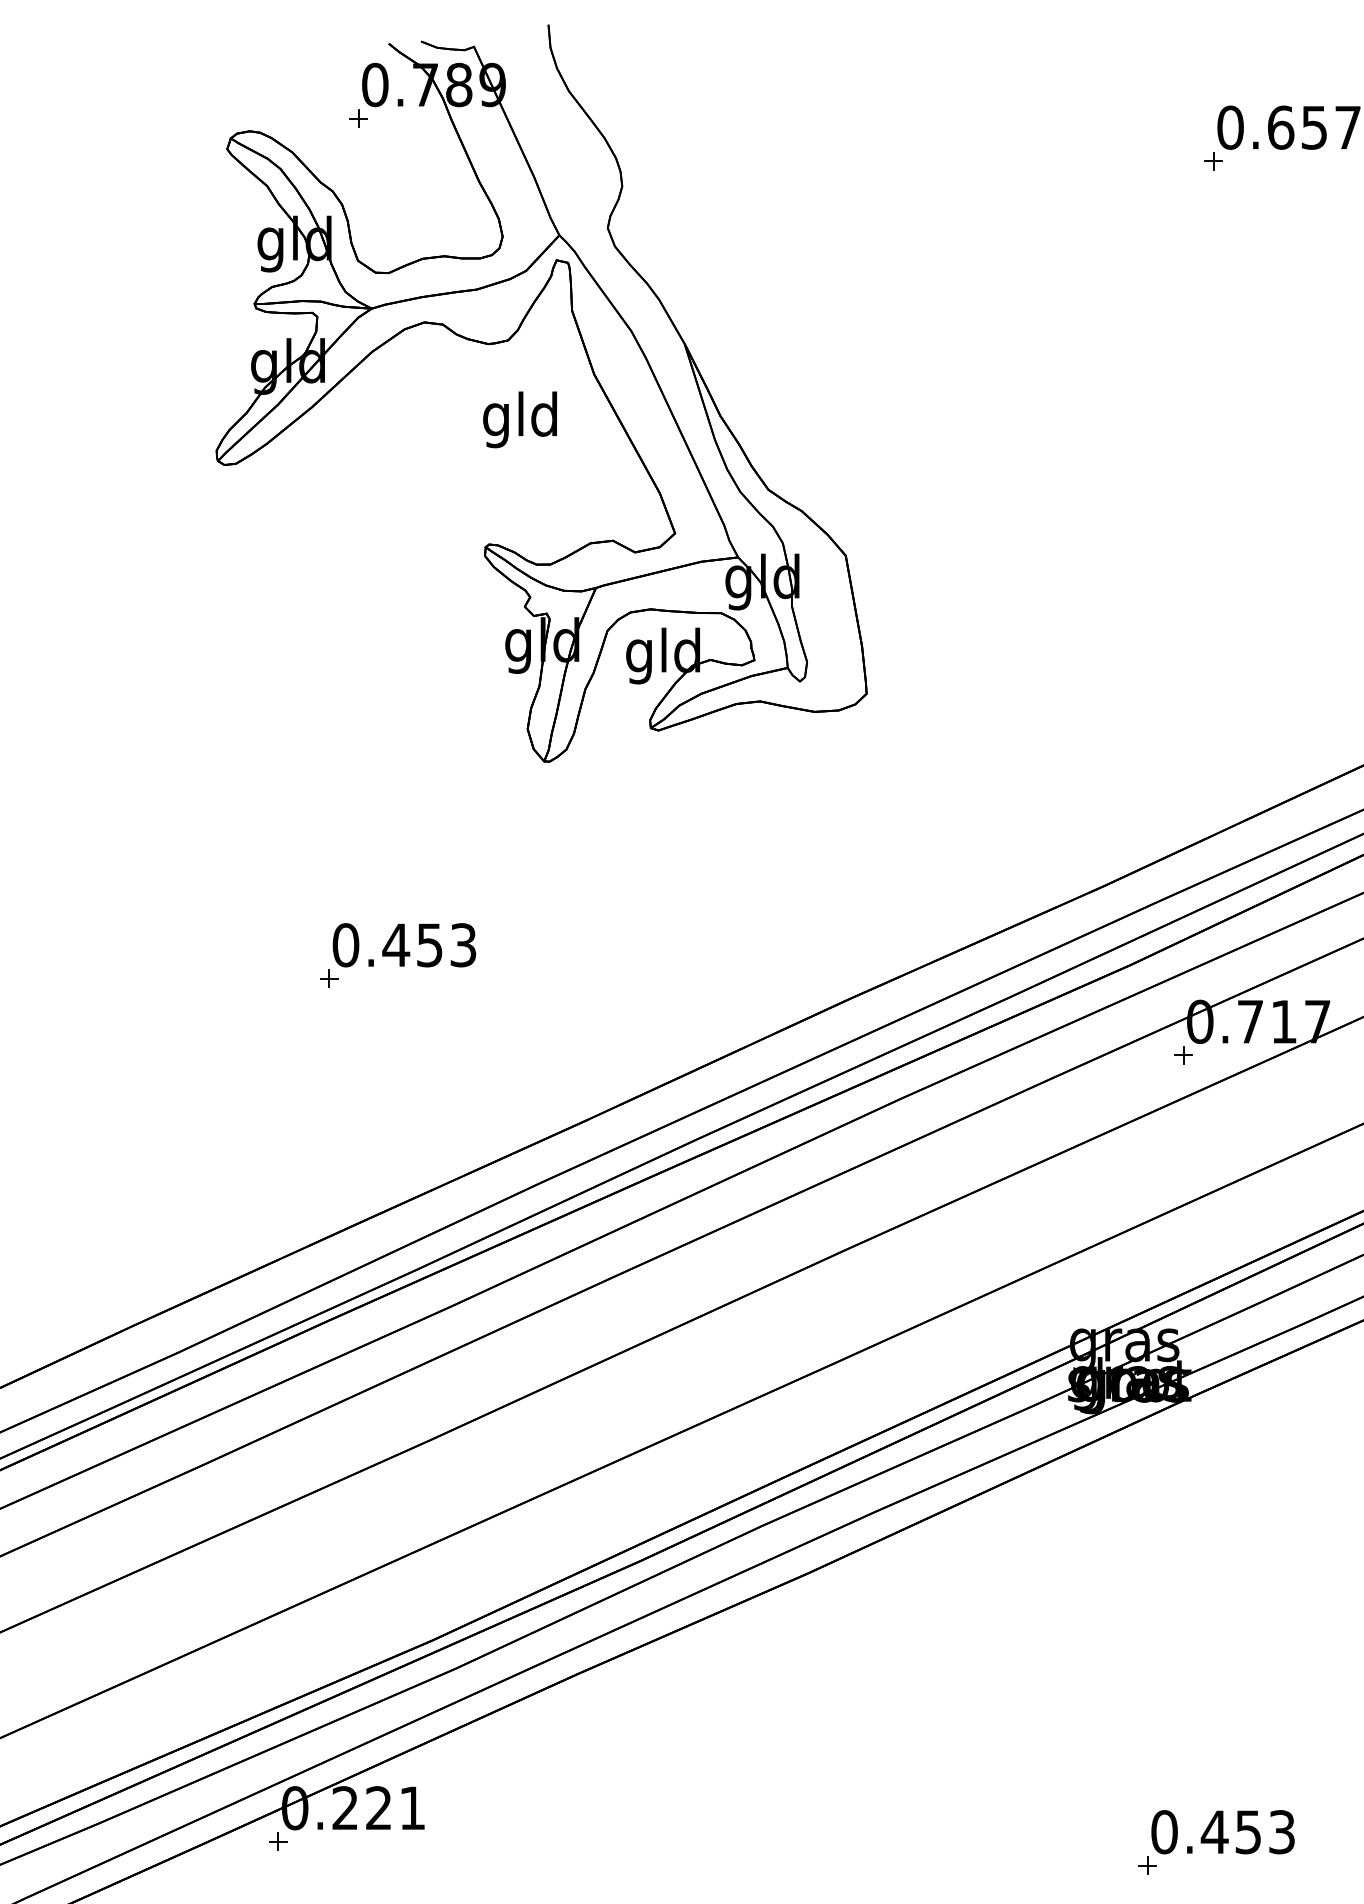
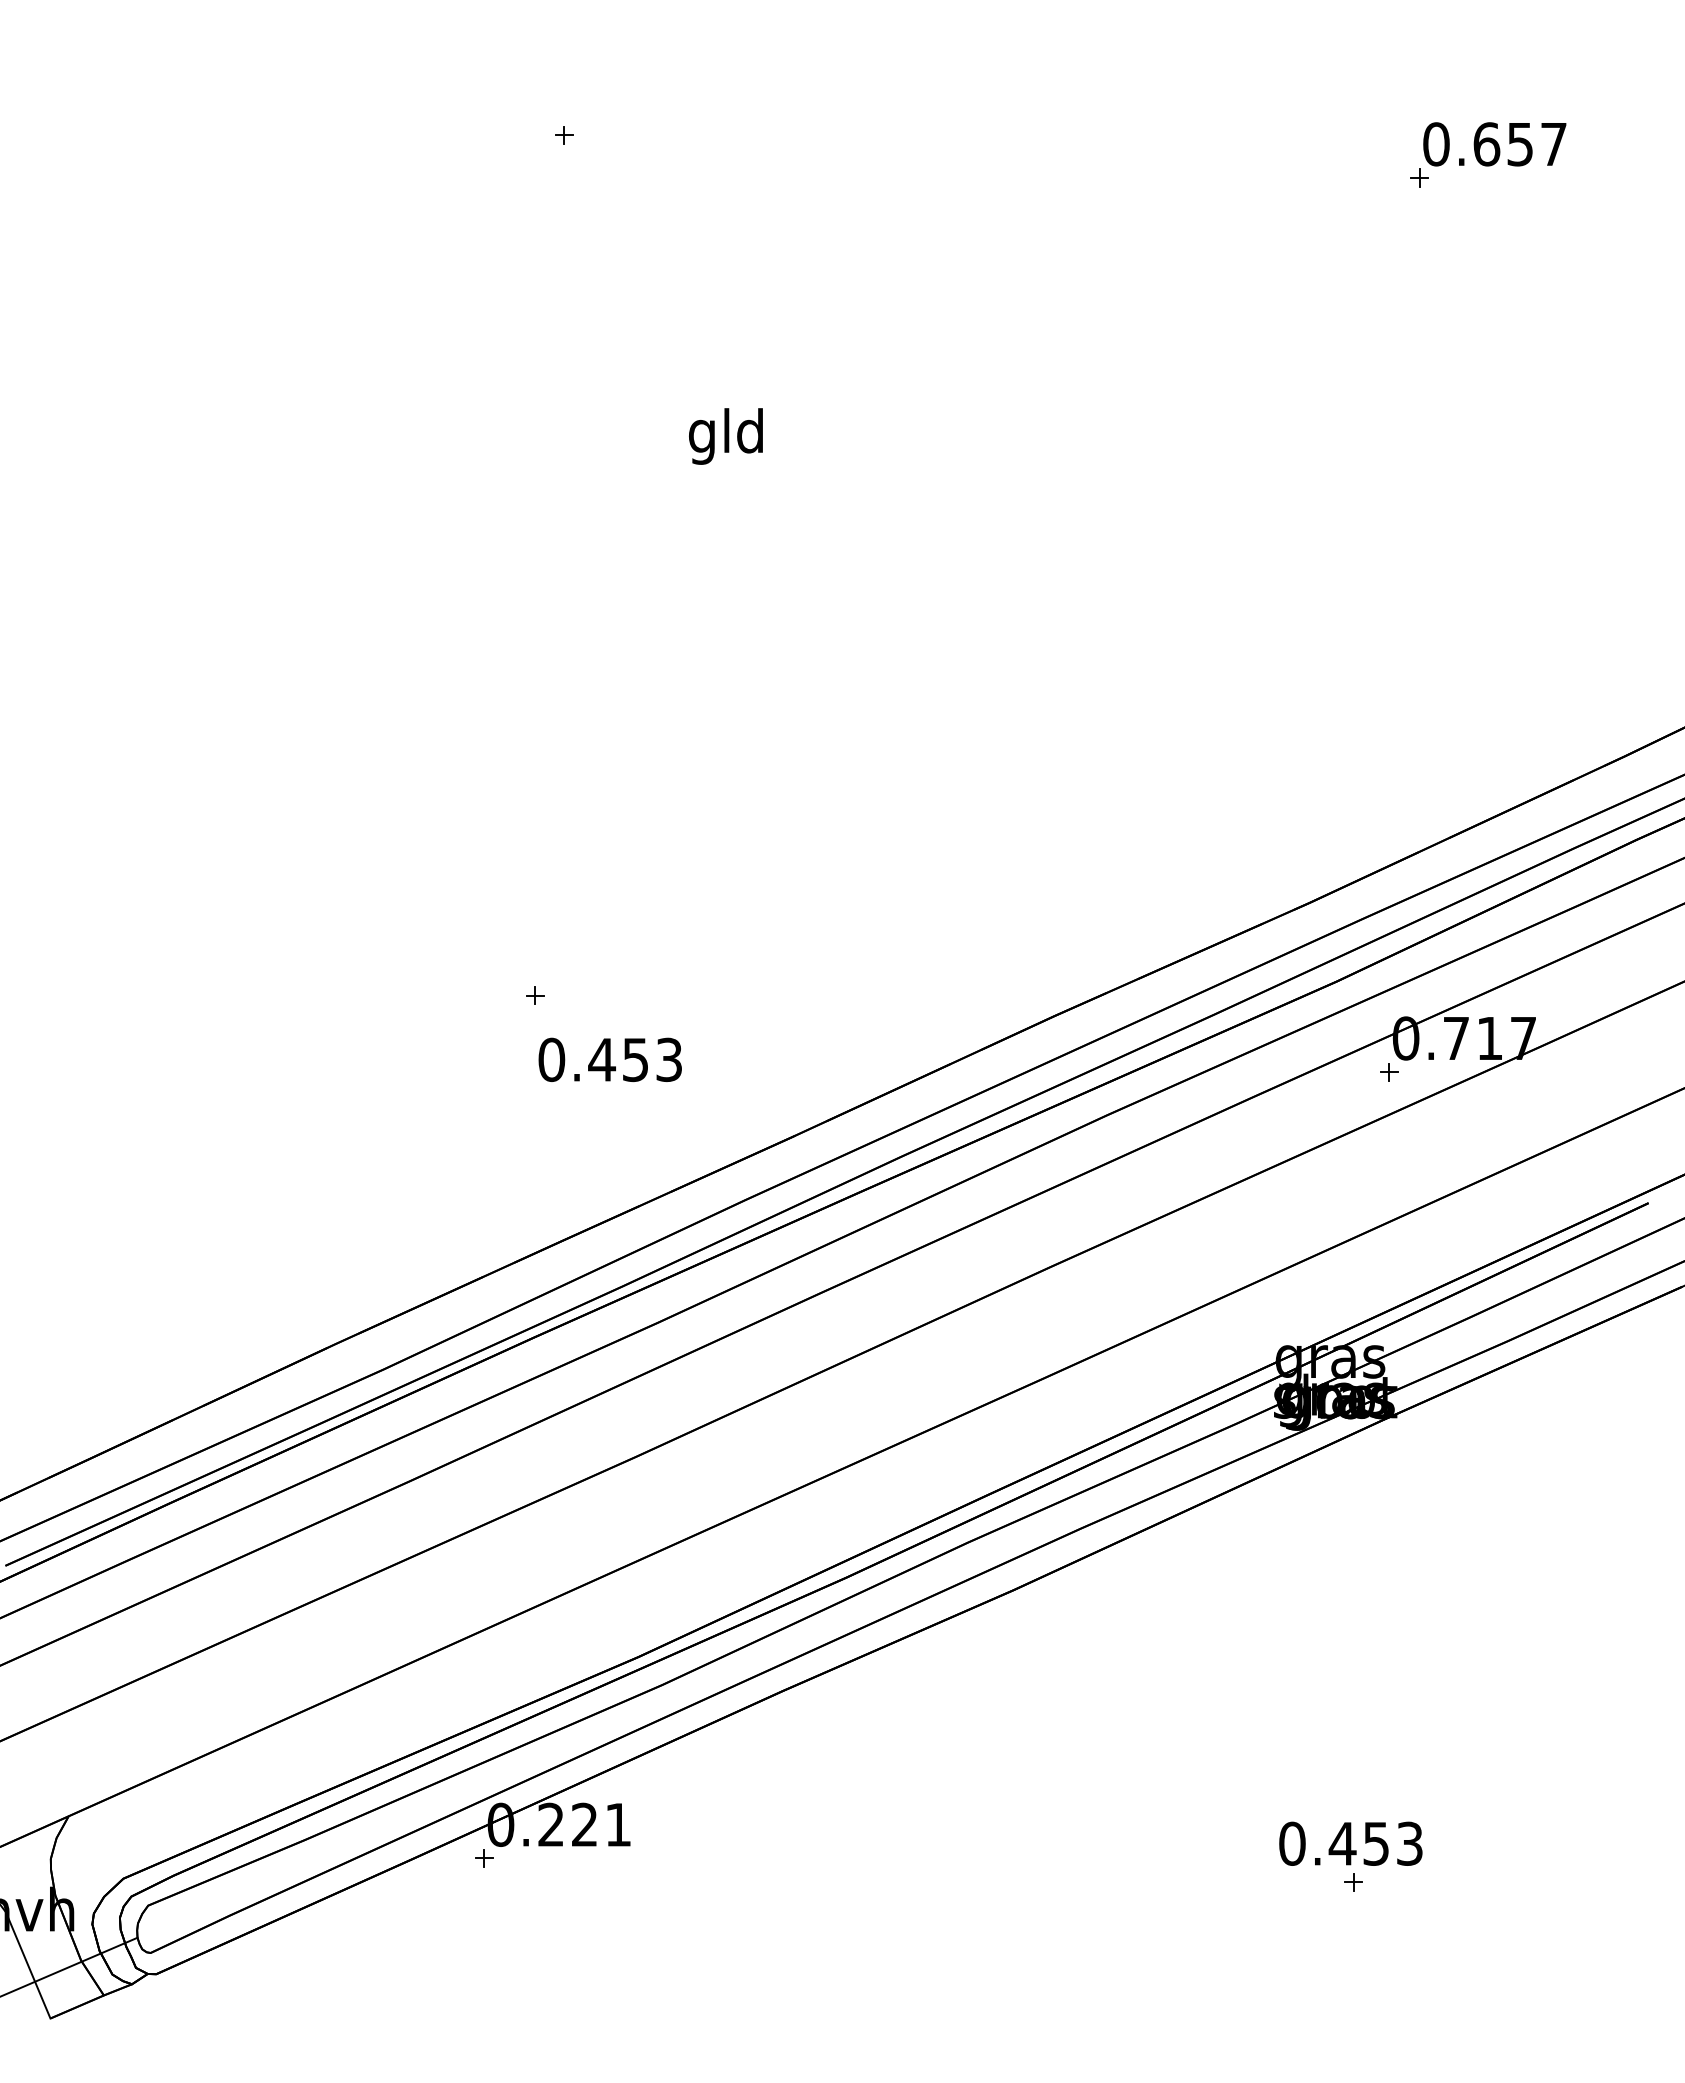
part: (592, 373) -> (798, 390), removed
text: (403, 944) -> (609, 1059), moved
text: (1222, 1831) -> (1350, 1843), moved

